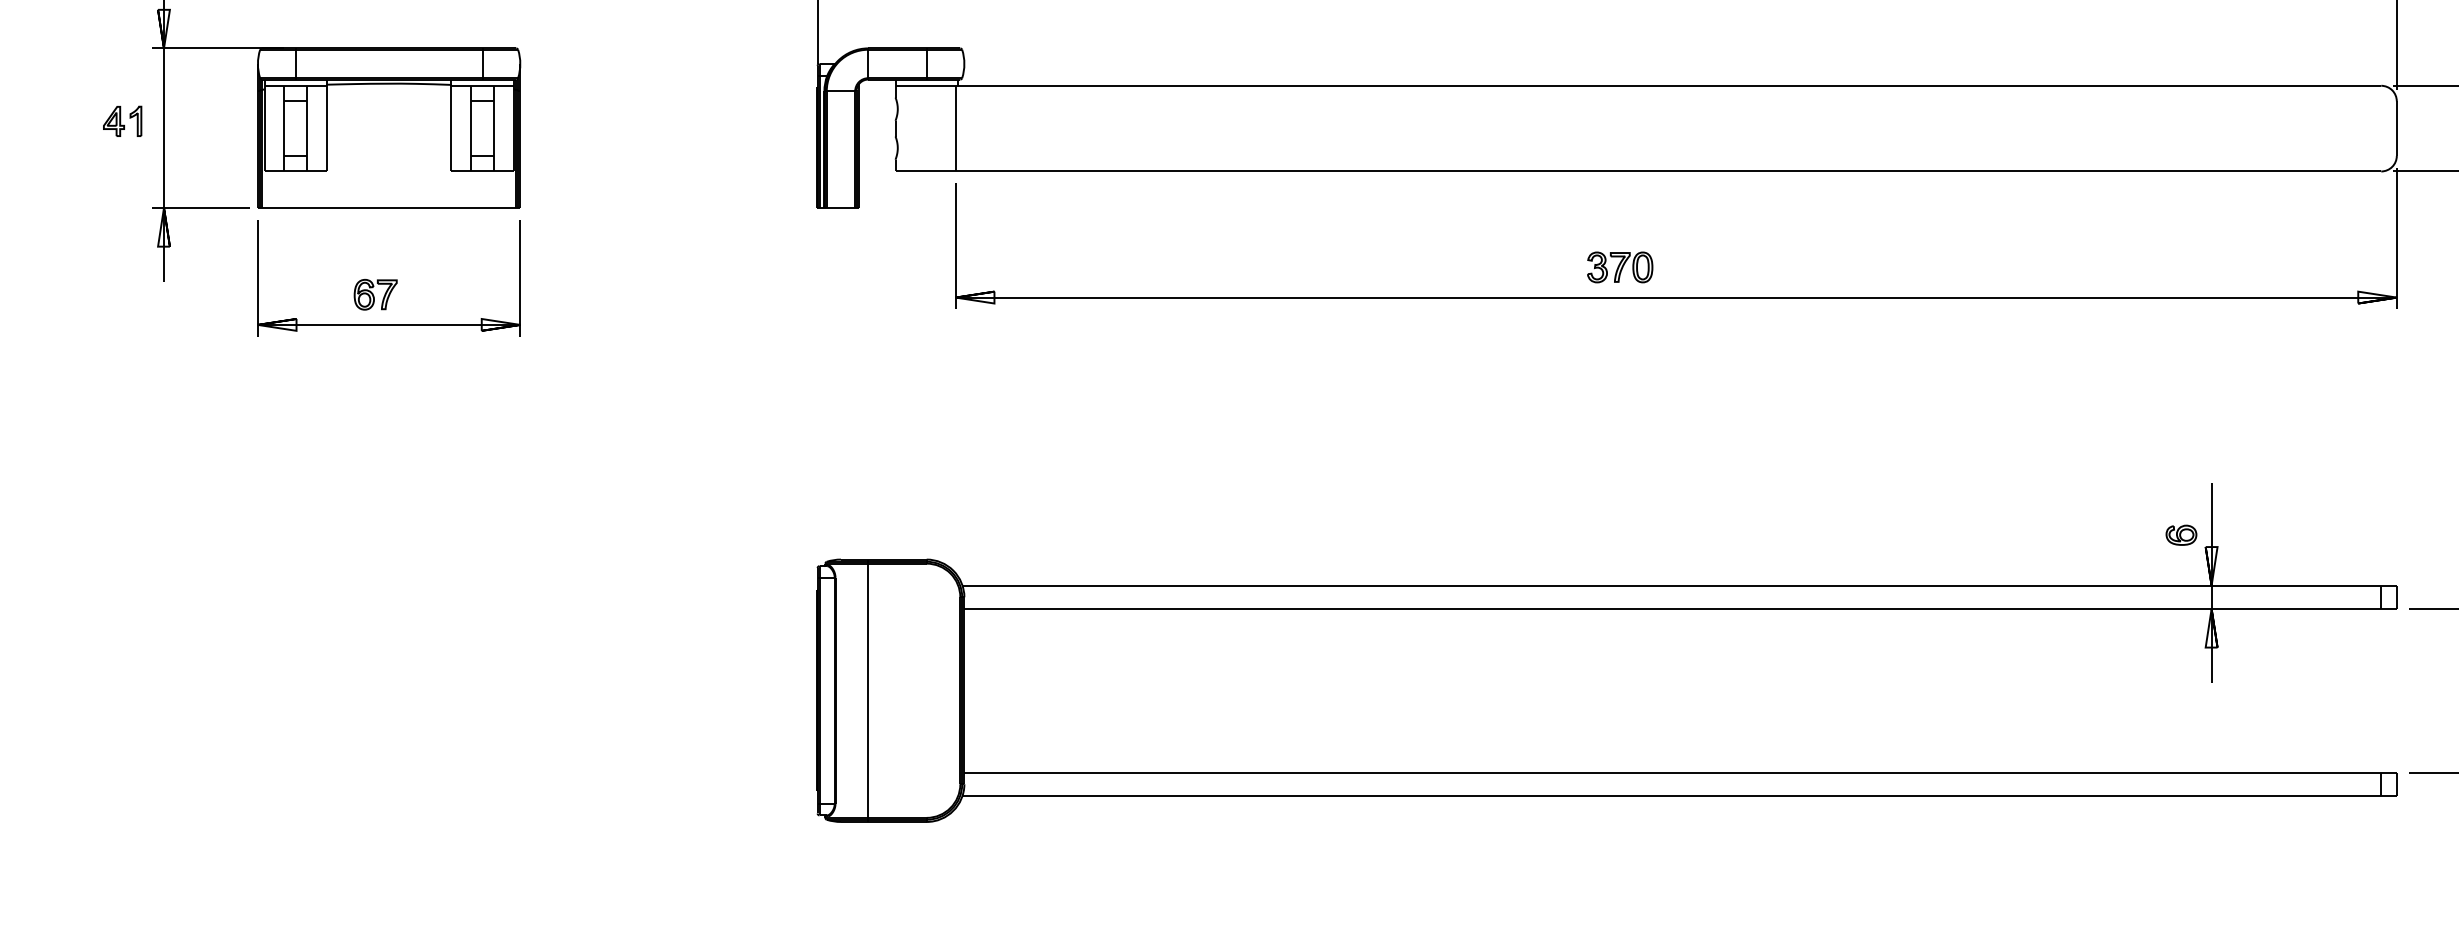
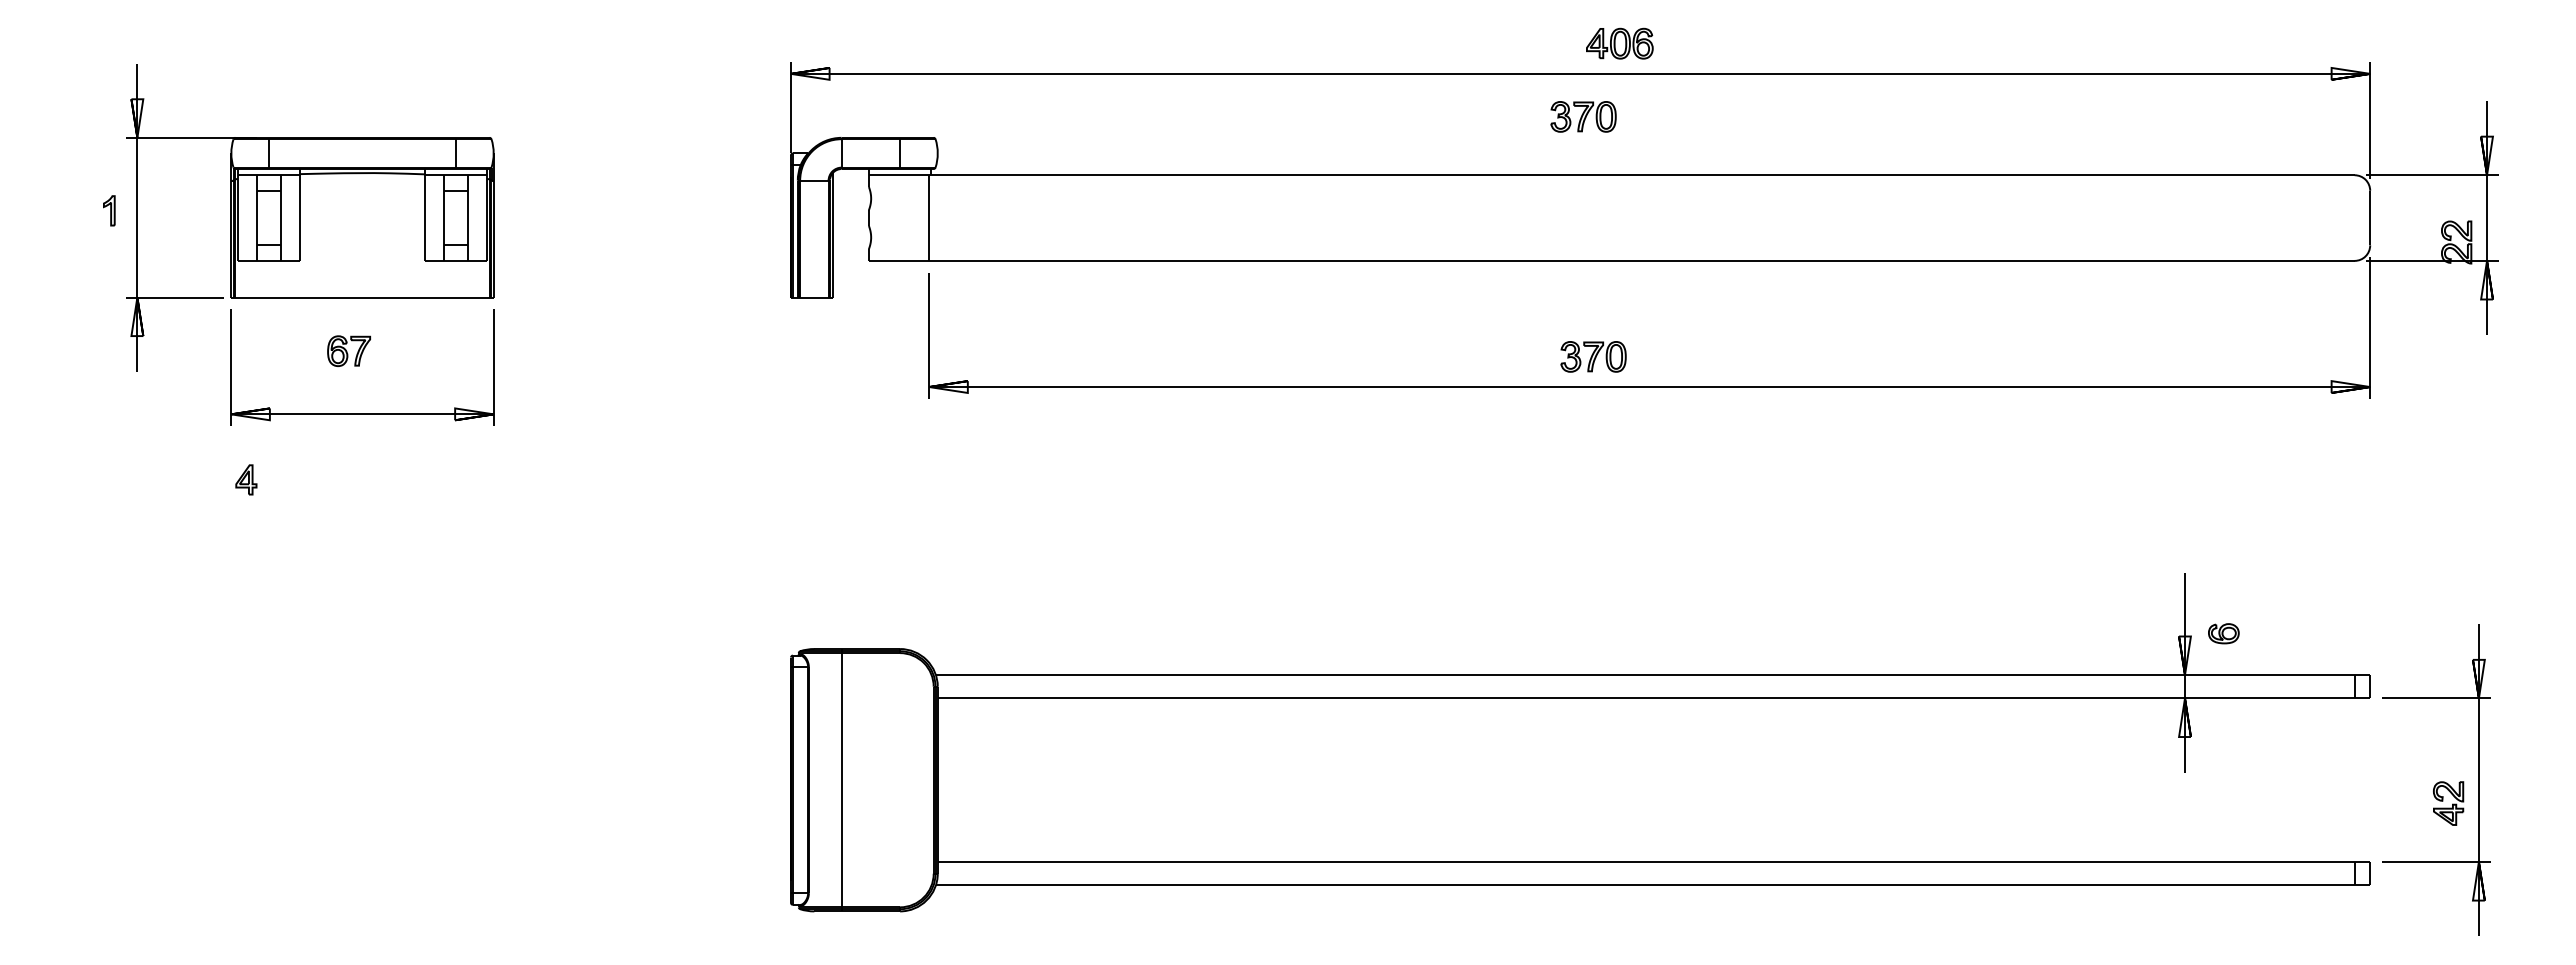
part: (1610, 27) -> (1583, 116), added
part: (114, 121) -> (246, 479), moved
part: (375, 294) -> (348, 350), moved
part: (2181, 535) -> (2223, 633), moved

